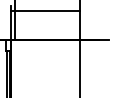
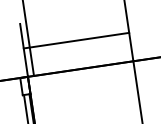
line: (44, 10) -> (75, 40), moved

